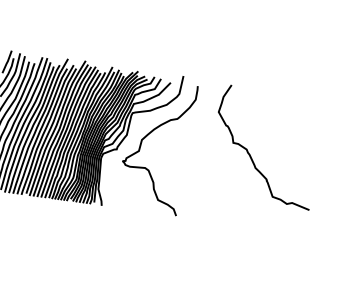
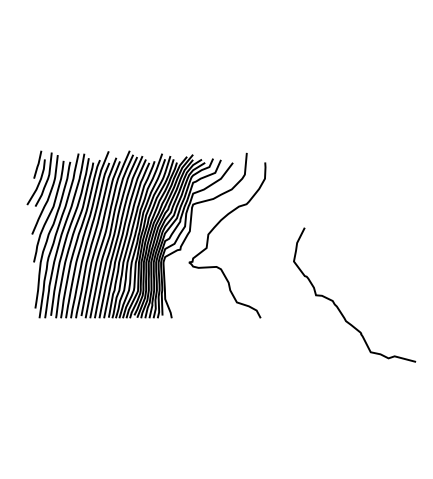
curve: (250, 153) -> (337, 305), moved

